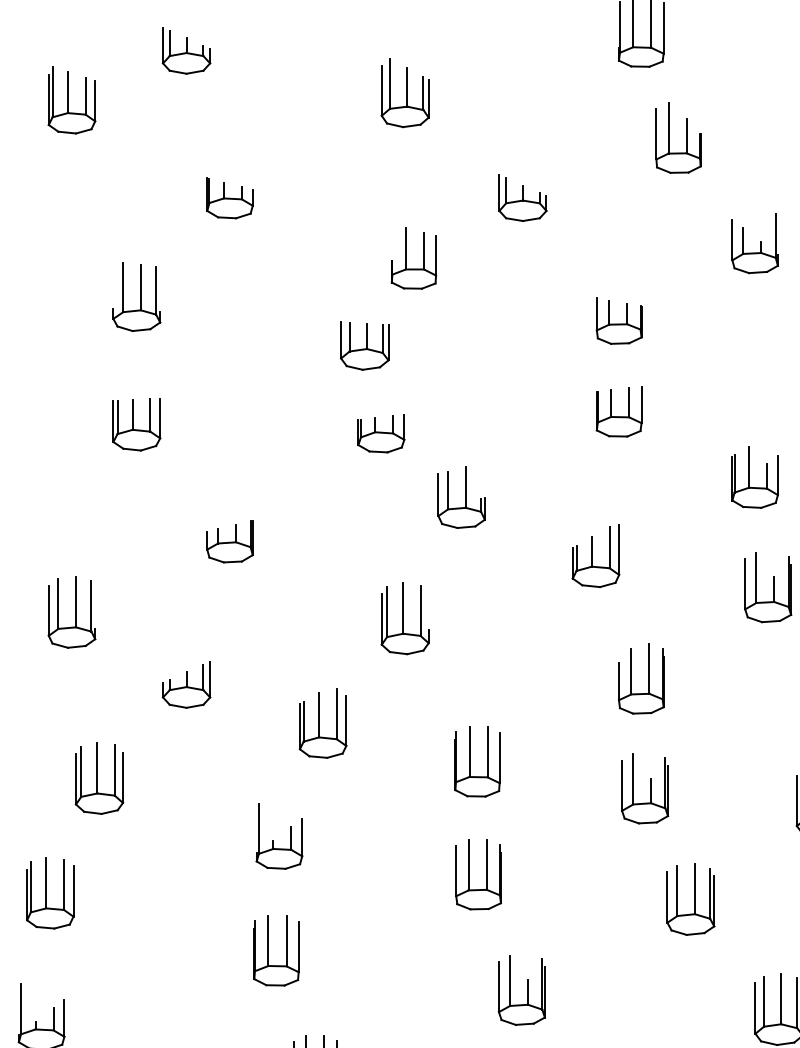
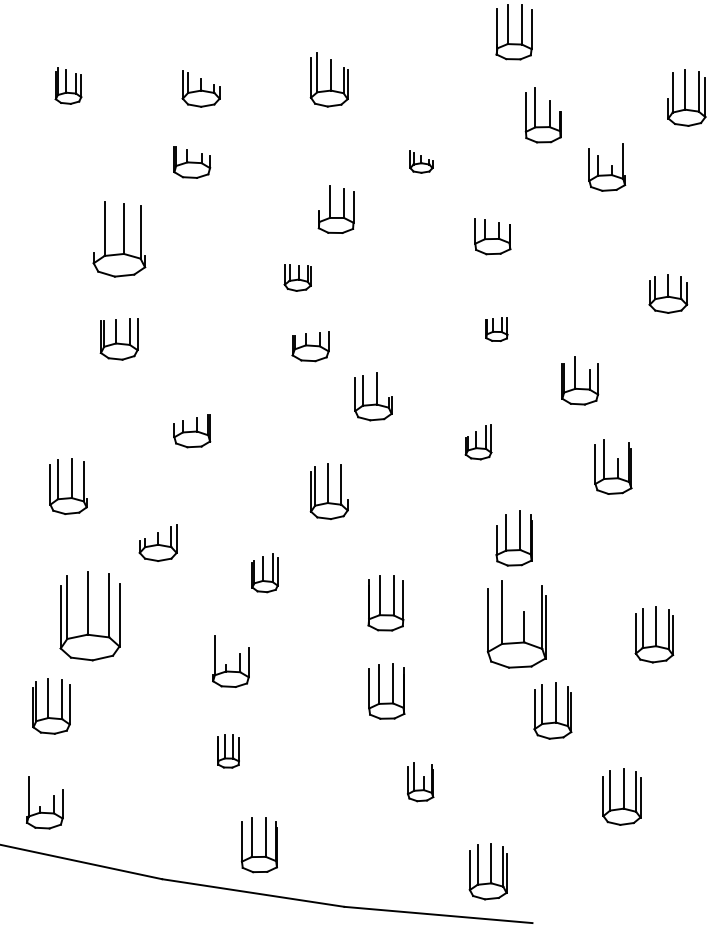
part: (185, 50) -> (200, 88), moved
part: (71, 100) -> (68, 85), size x0.7
part: (522, 197) -> (421, 161), size x0.6
part: (755, 243) -> (607, 167), moved
part: (135, 296) -> (118, 239), size x1.4
part: (618, 321) -> (492, 236), moved
part: (364, 345) -> (297, 277), size x0.7
part: (618, 411) -> (496, 329), size x0.6
part: (755, 477) -> (580, 380), moved
part: (595, 556) -> (478, 442), size x0.7
part: (322, 723) -> (264, 573), size x0.7
part: (98, 778) -> (89, 616), size x1.6
part: (645, 788) -> (517, 624), size x1.6
part: (276, 951) -> (228, 751), size x0.6
part: (521, 990) -> (420, 782), size x0.7

